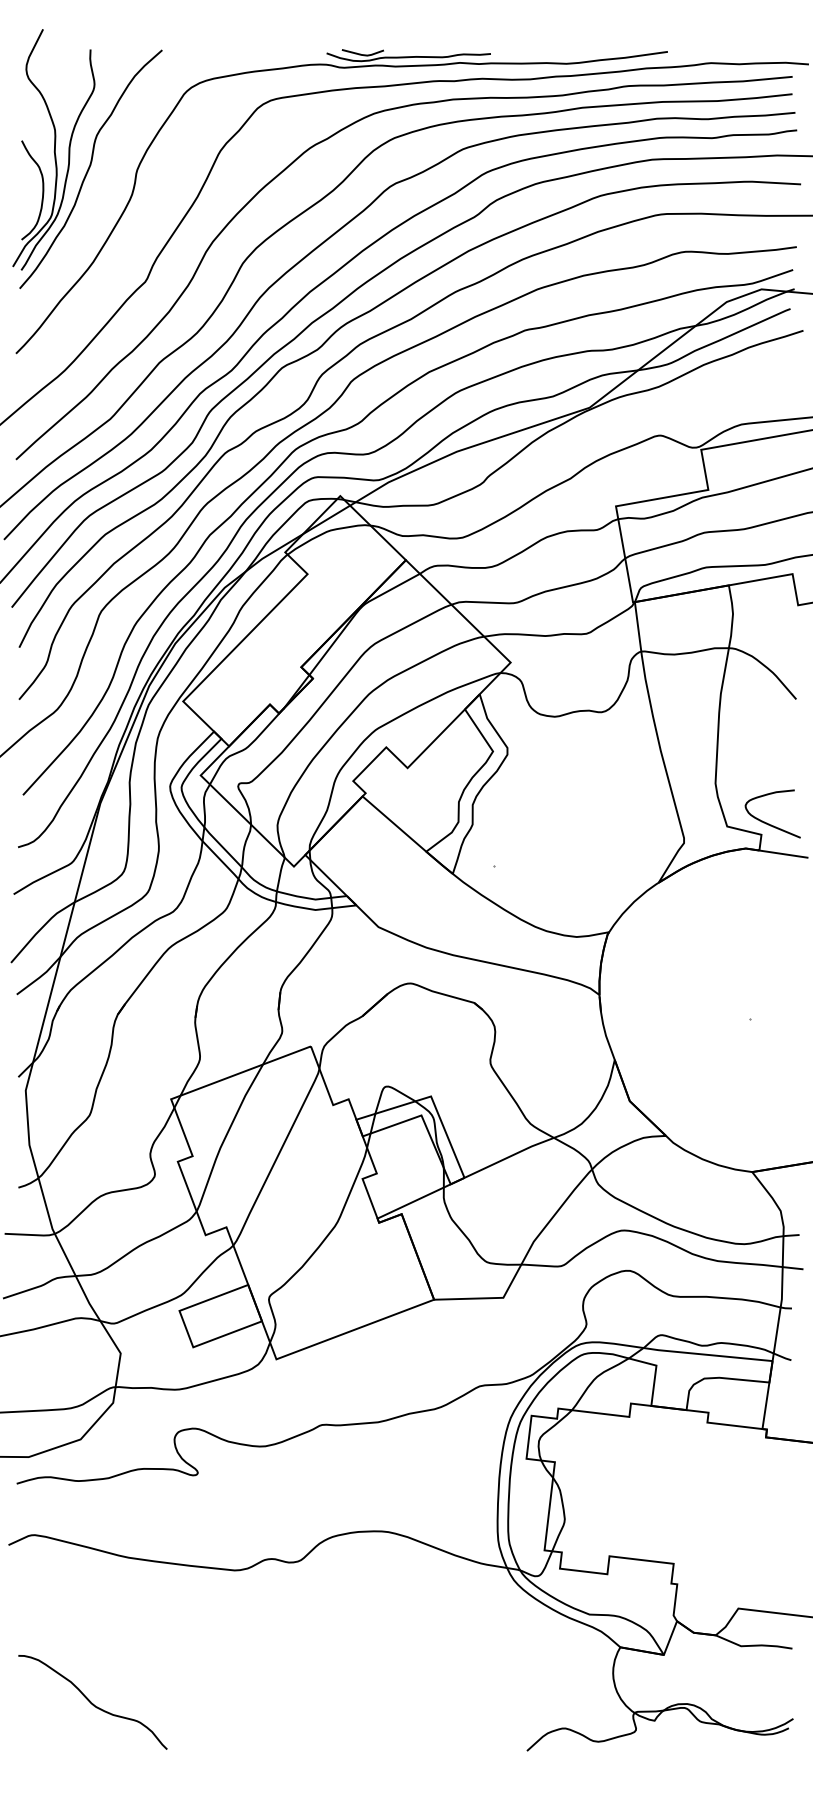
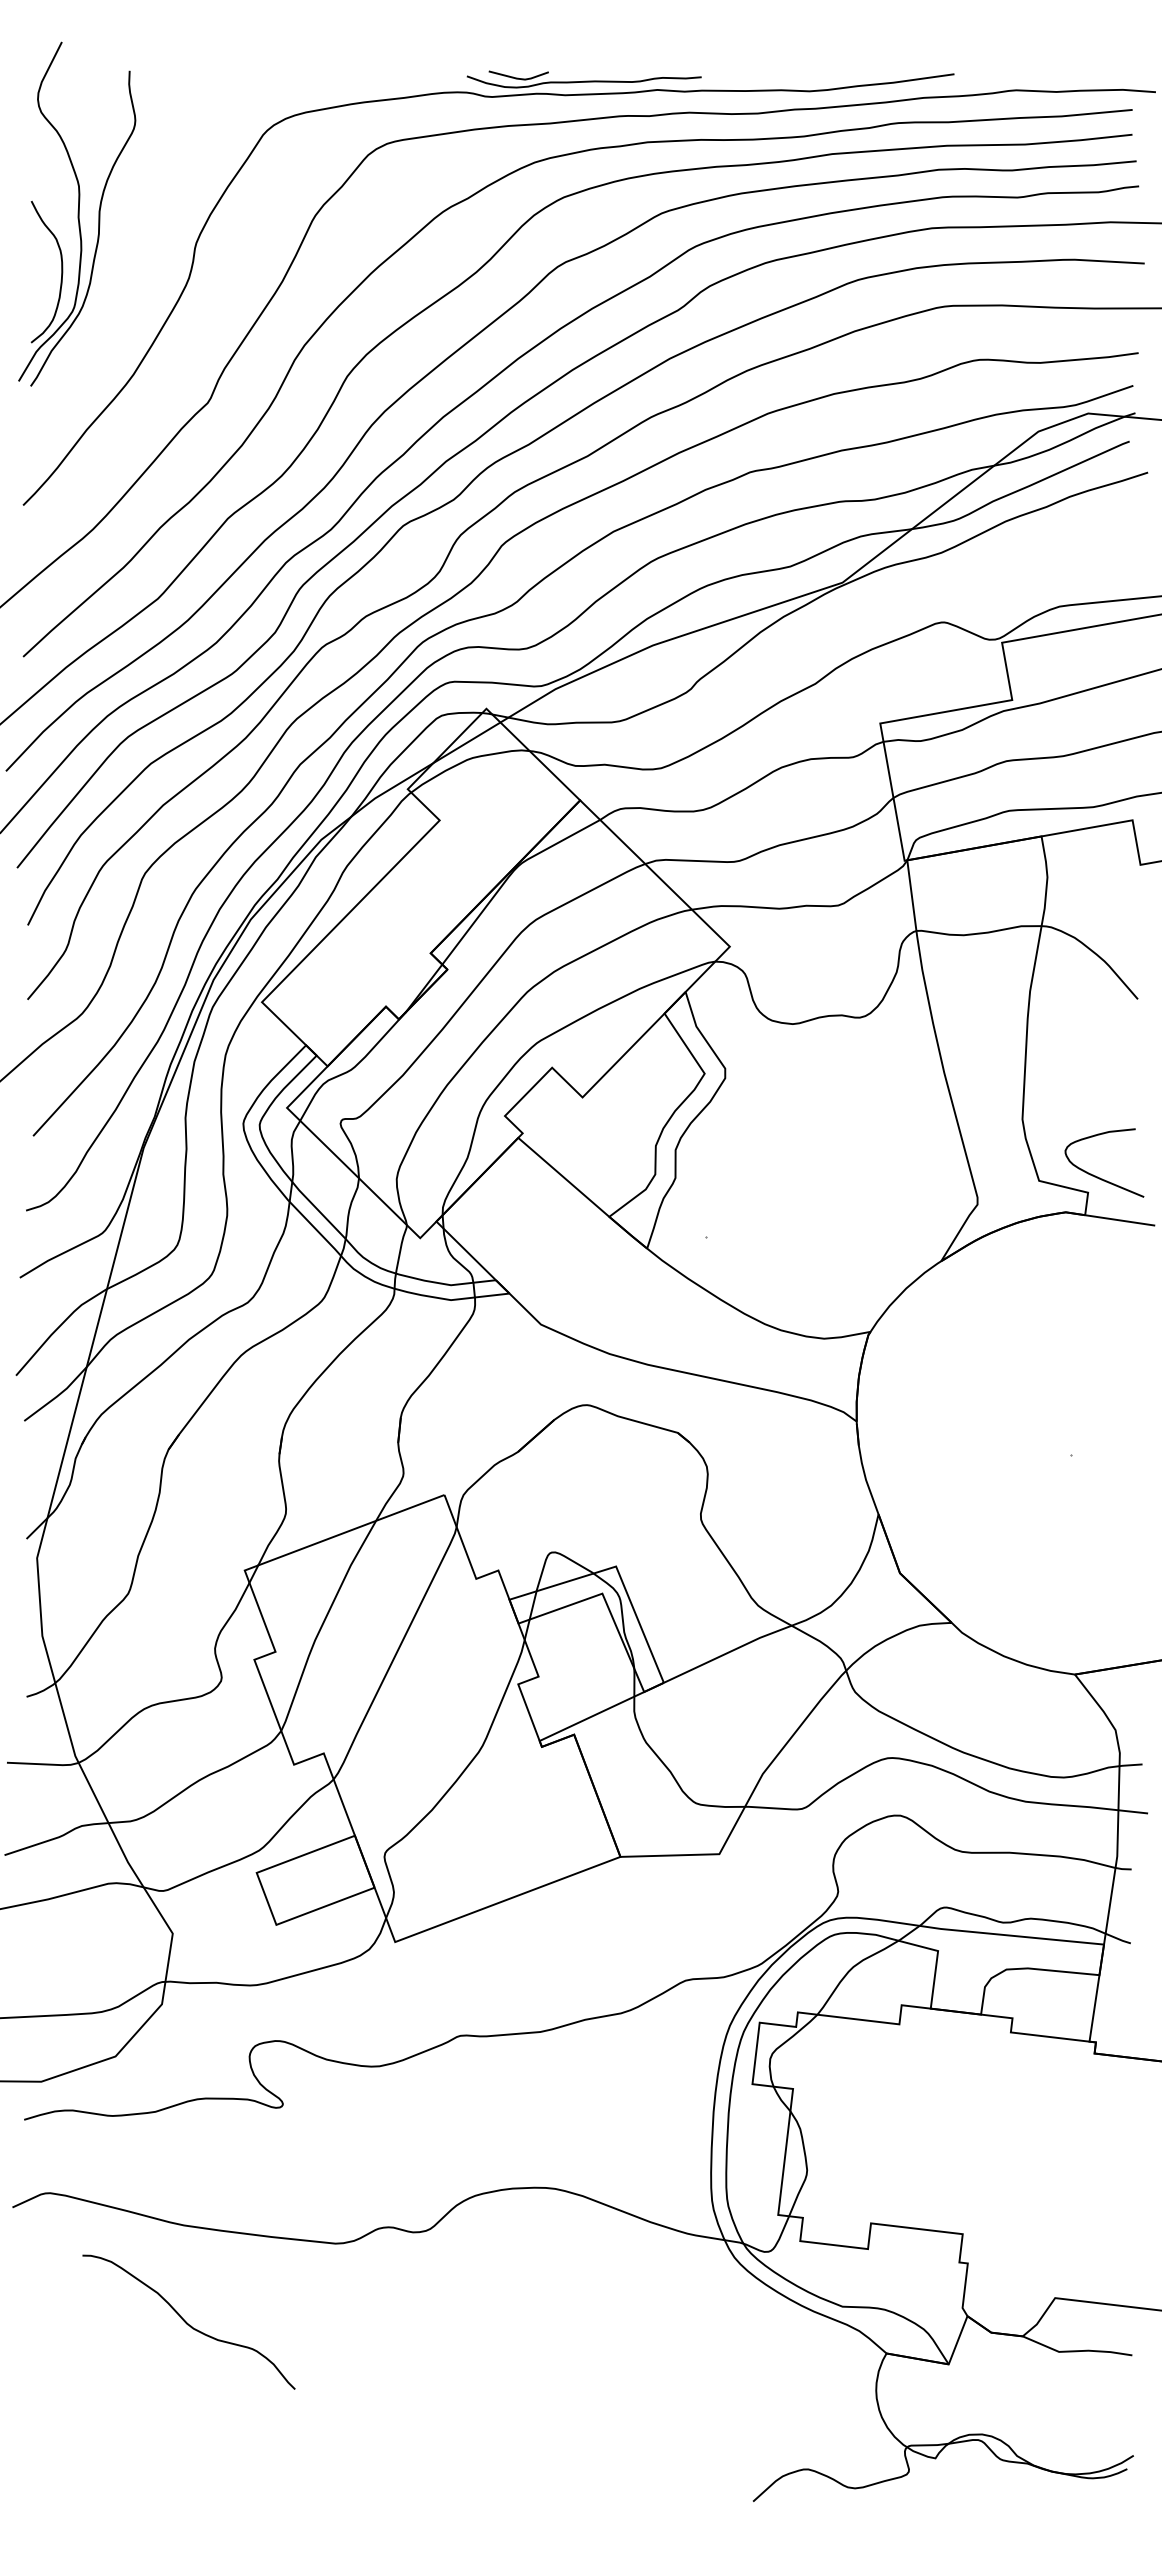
curve: (89, 168) -> (128, 240), removed
curve: (91, 1702) -> (187, 2322), moved

